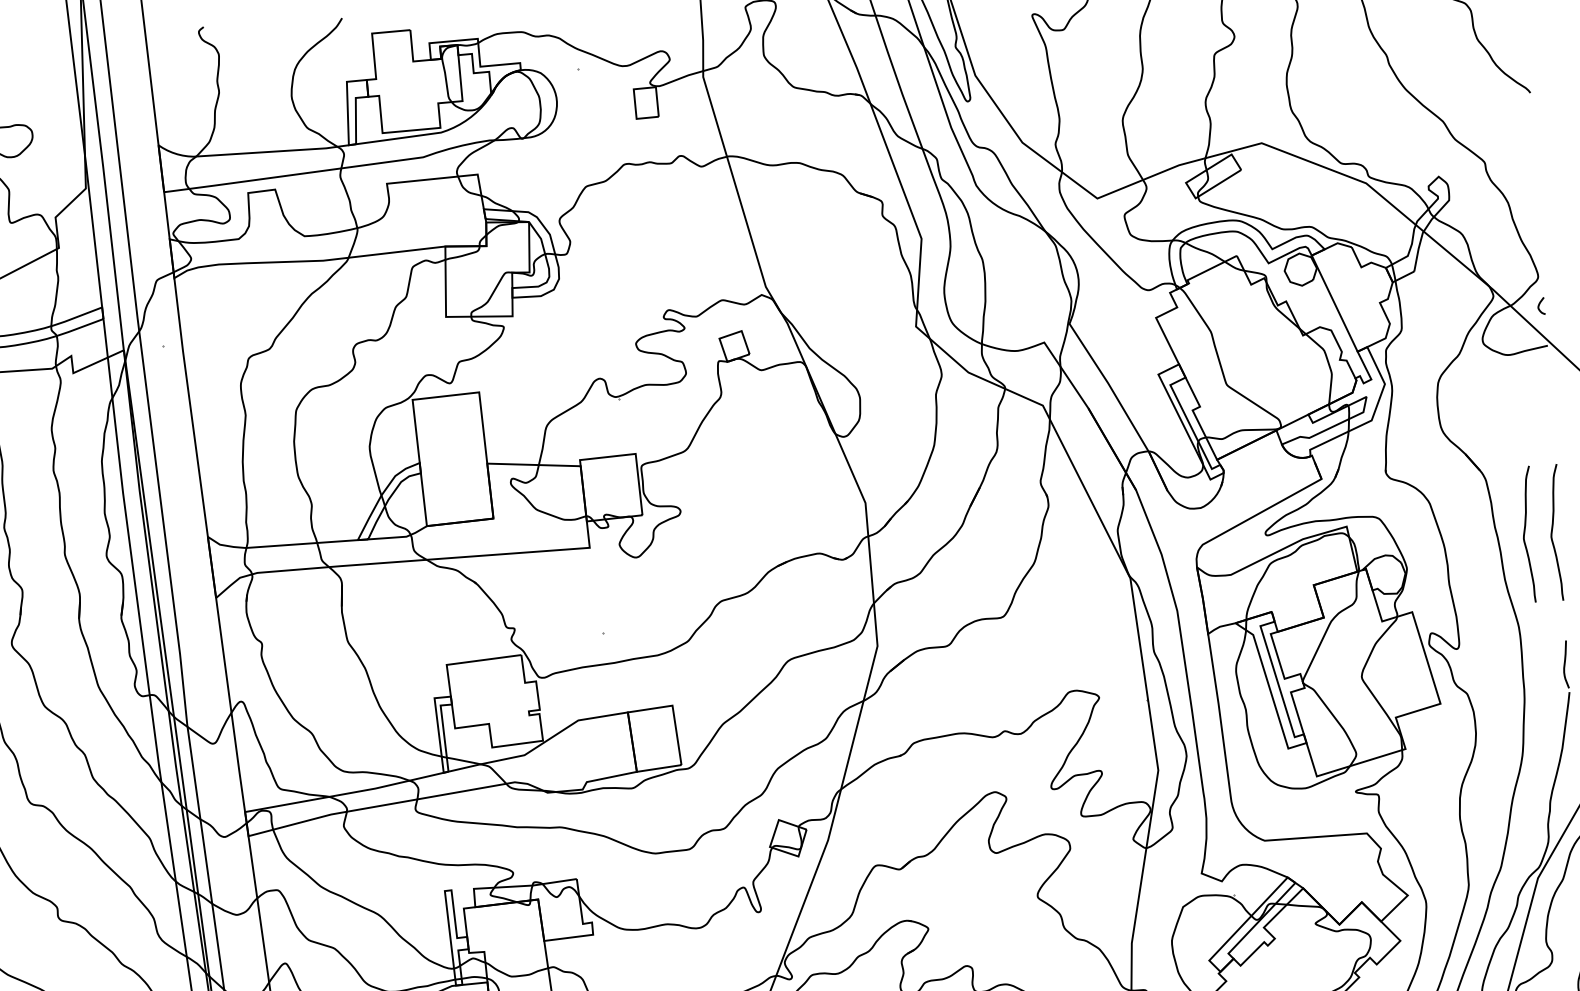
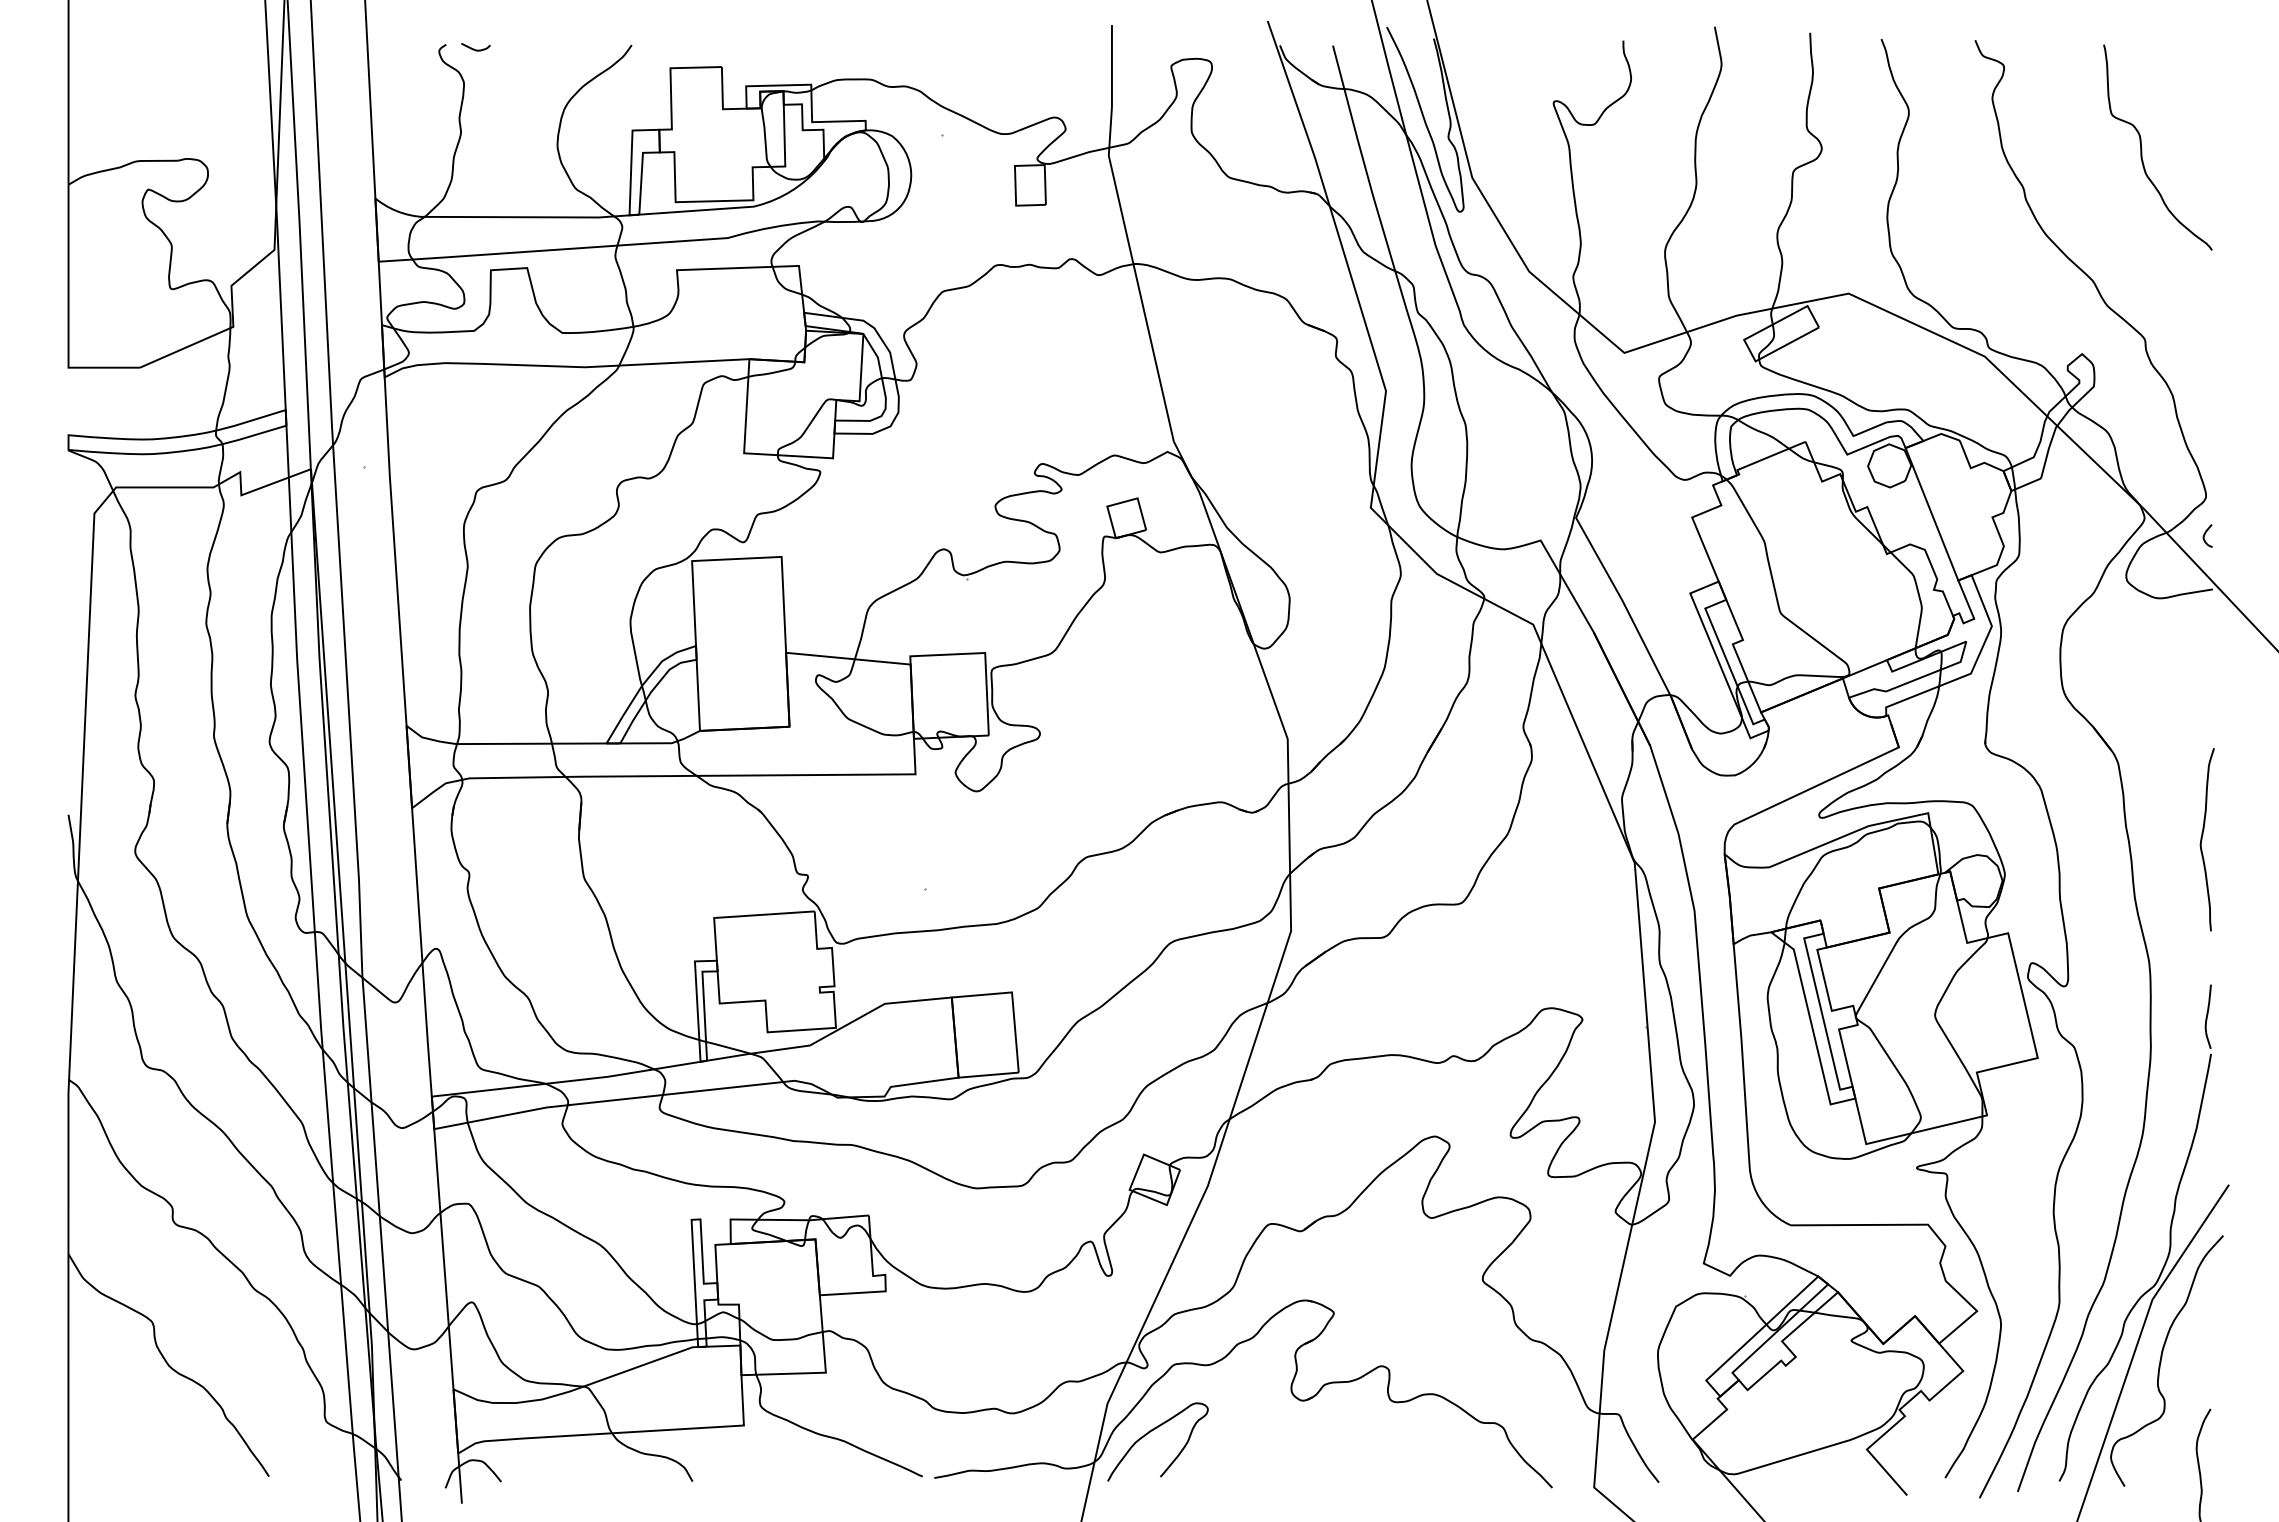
curve: (225, 28) -> (474, 48), added
curve: (1524, 534) -> (2165, 839), removed

